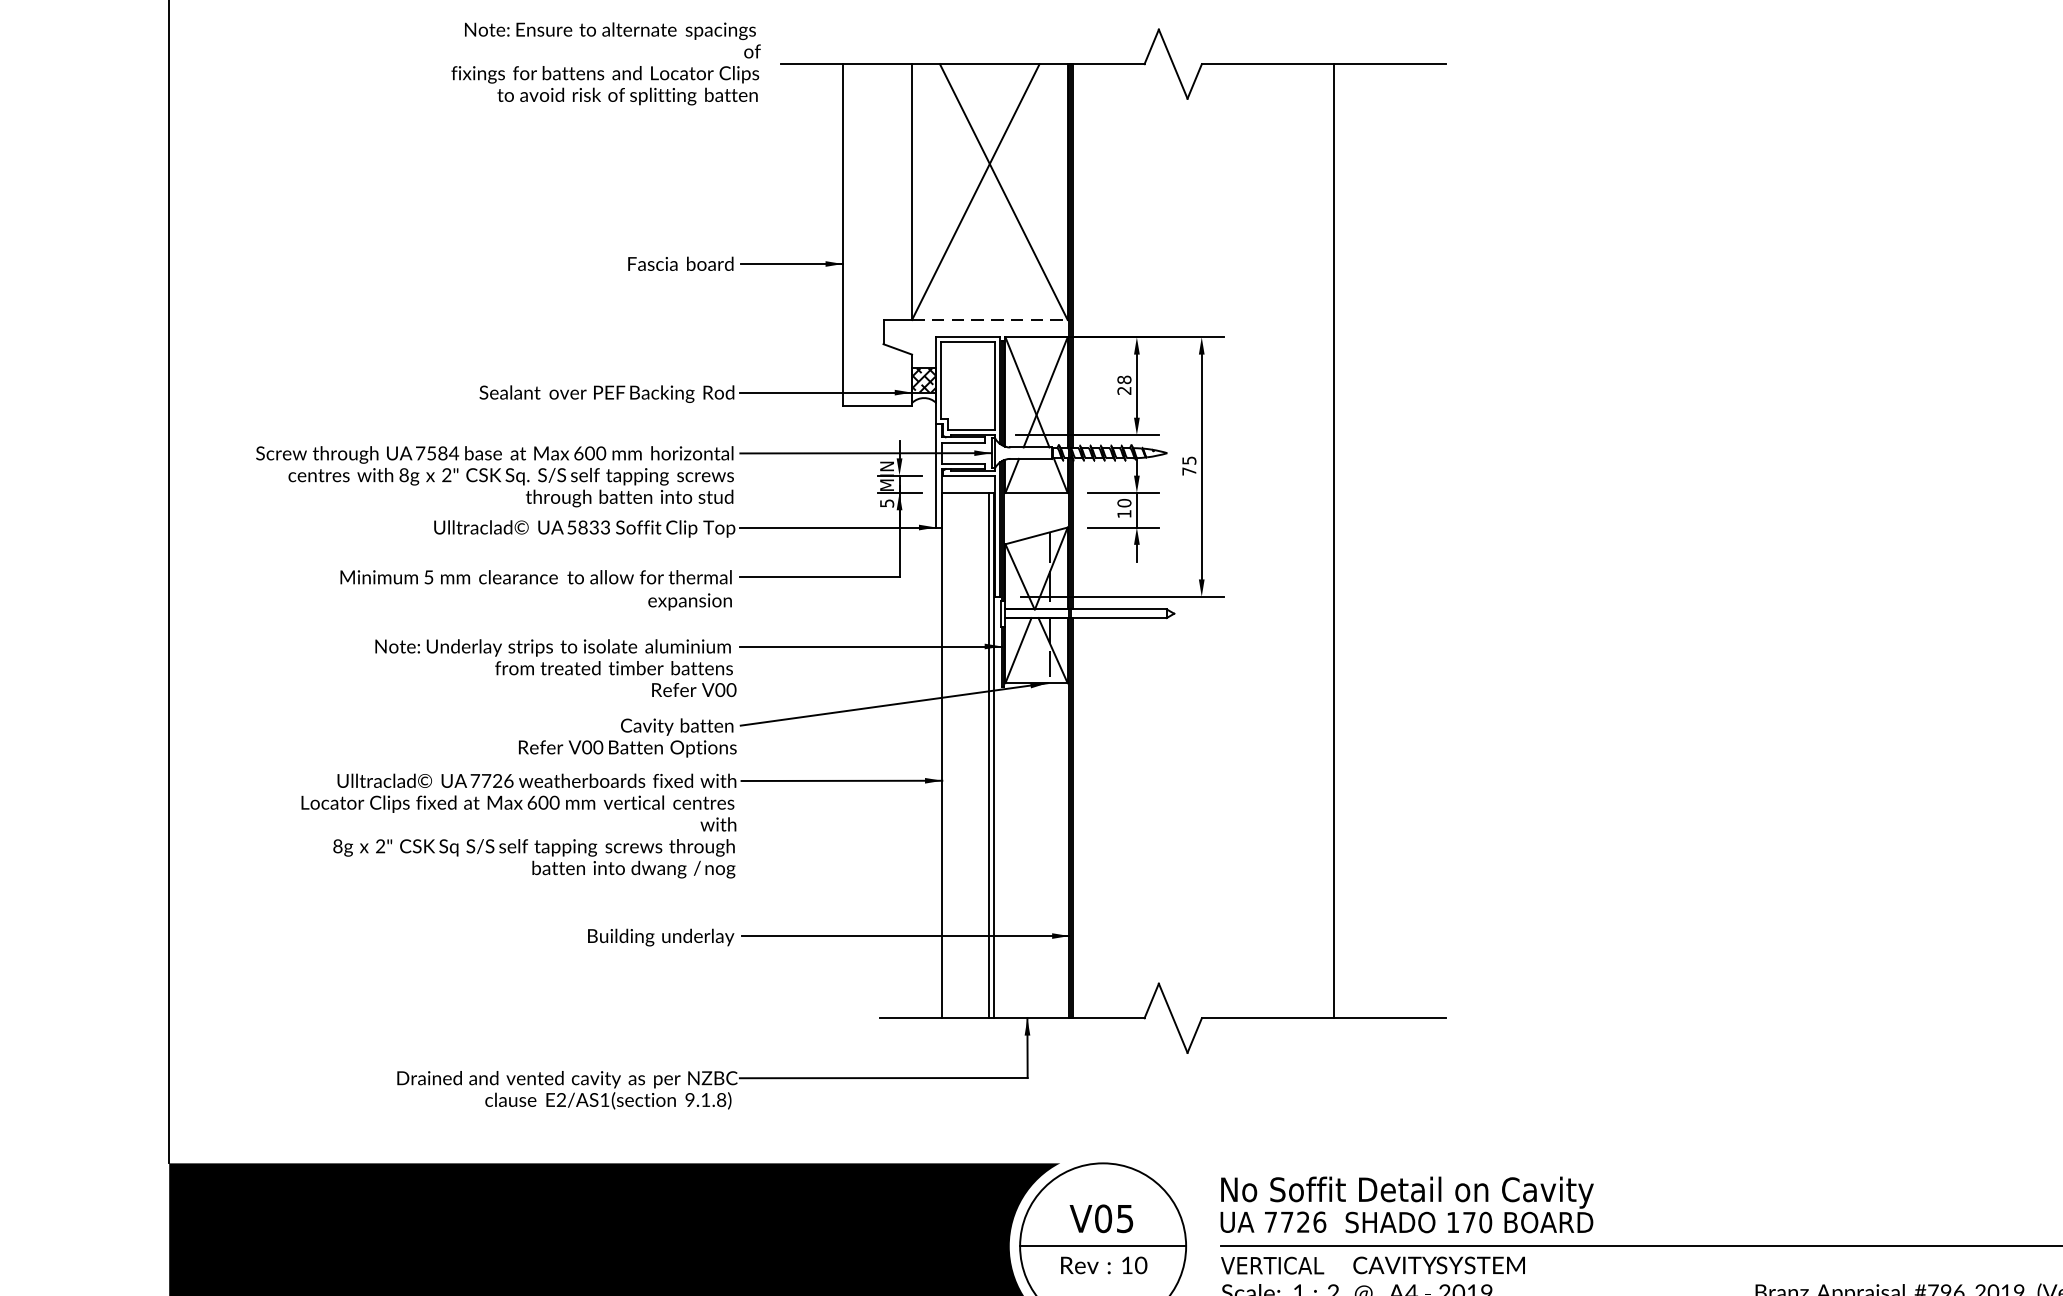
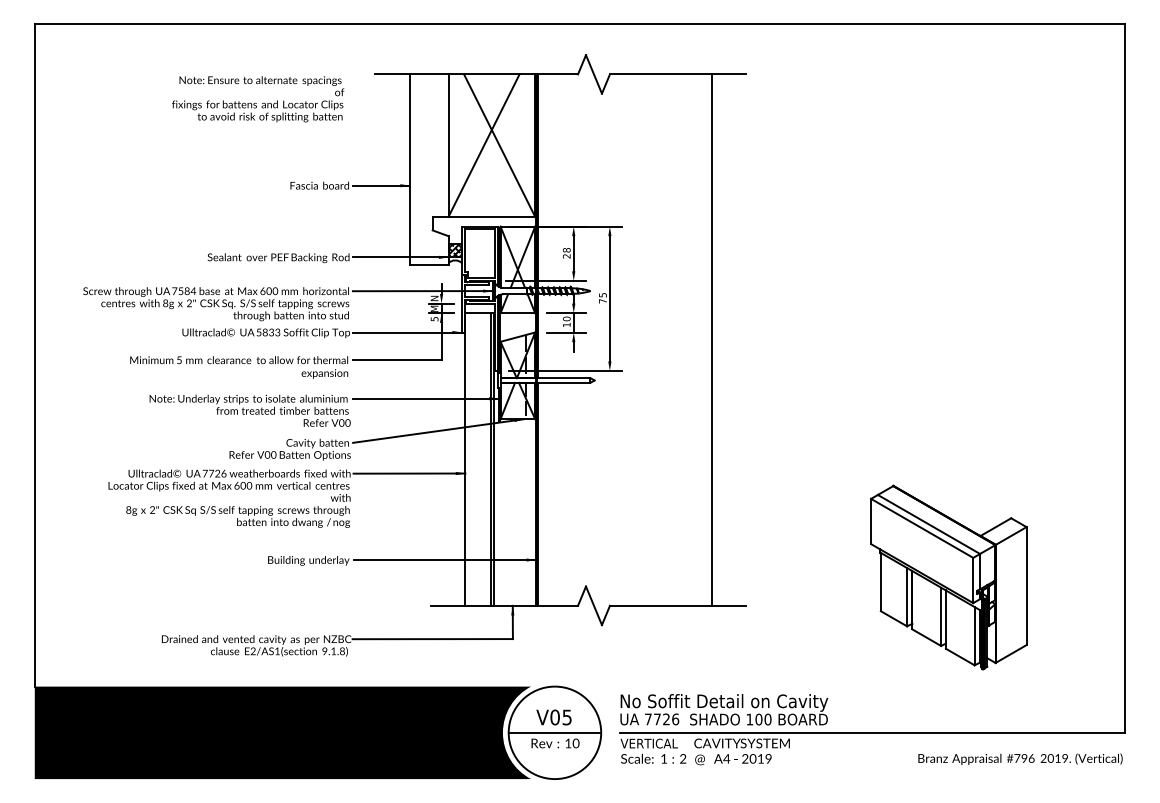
text: (606, 64) -> (258, 99), moved
line: (990, 319) -> (492, 216), dashed -> solid
line: (1333, 540) -> (711, 339), moved
part: (1809, 967) -> (948, 577), added
text: (1468, 1222) -> (758, 719), 170 -> 100

